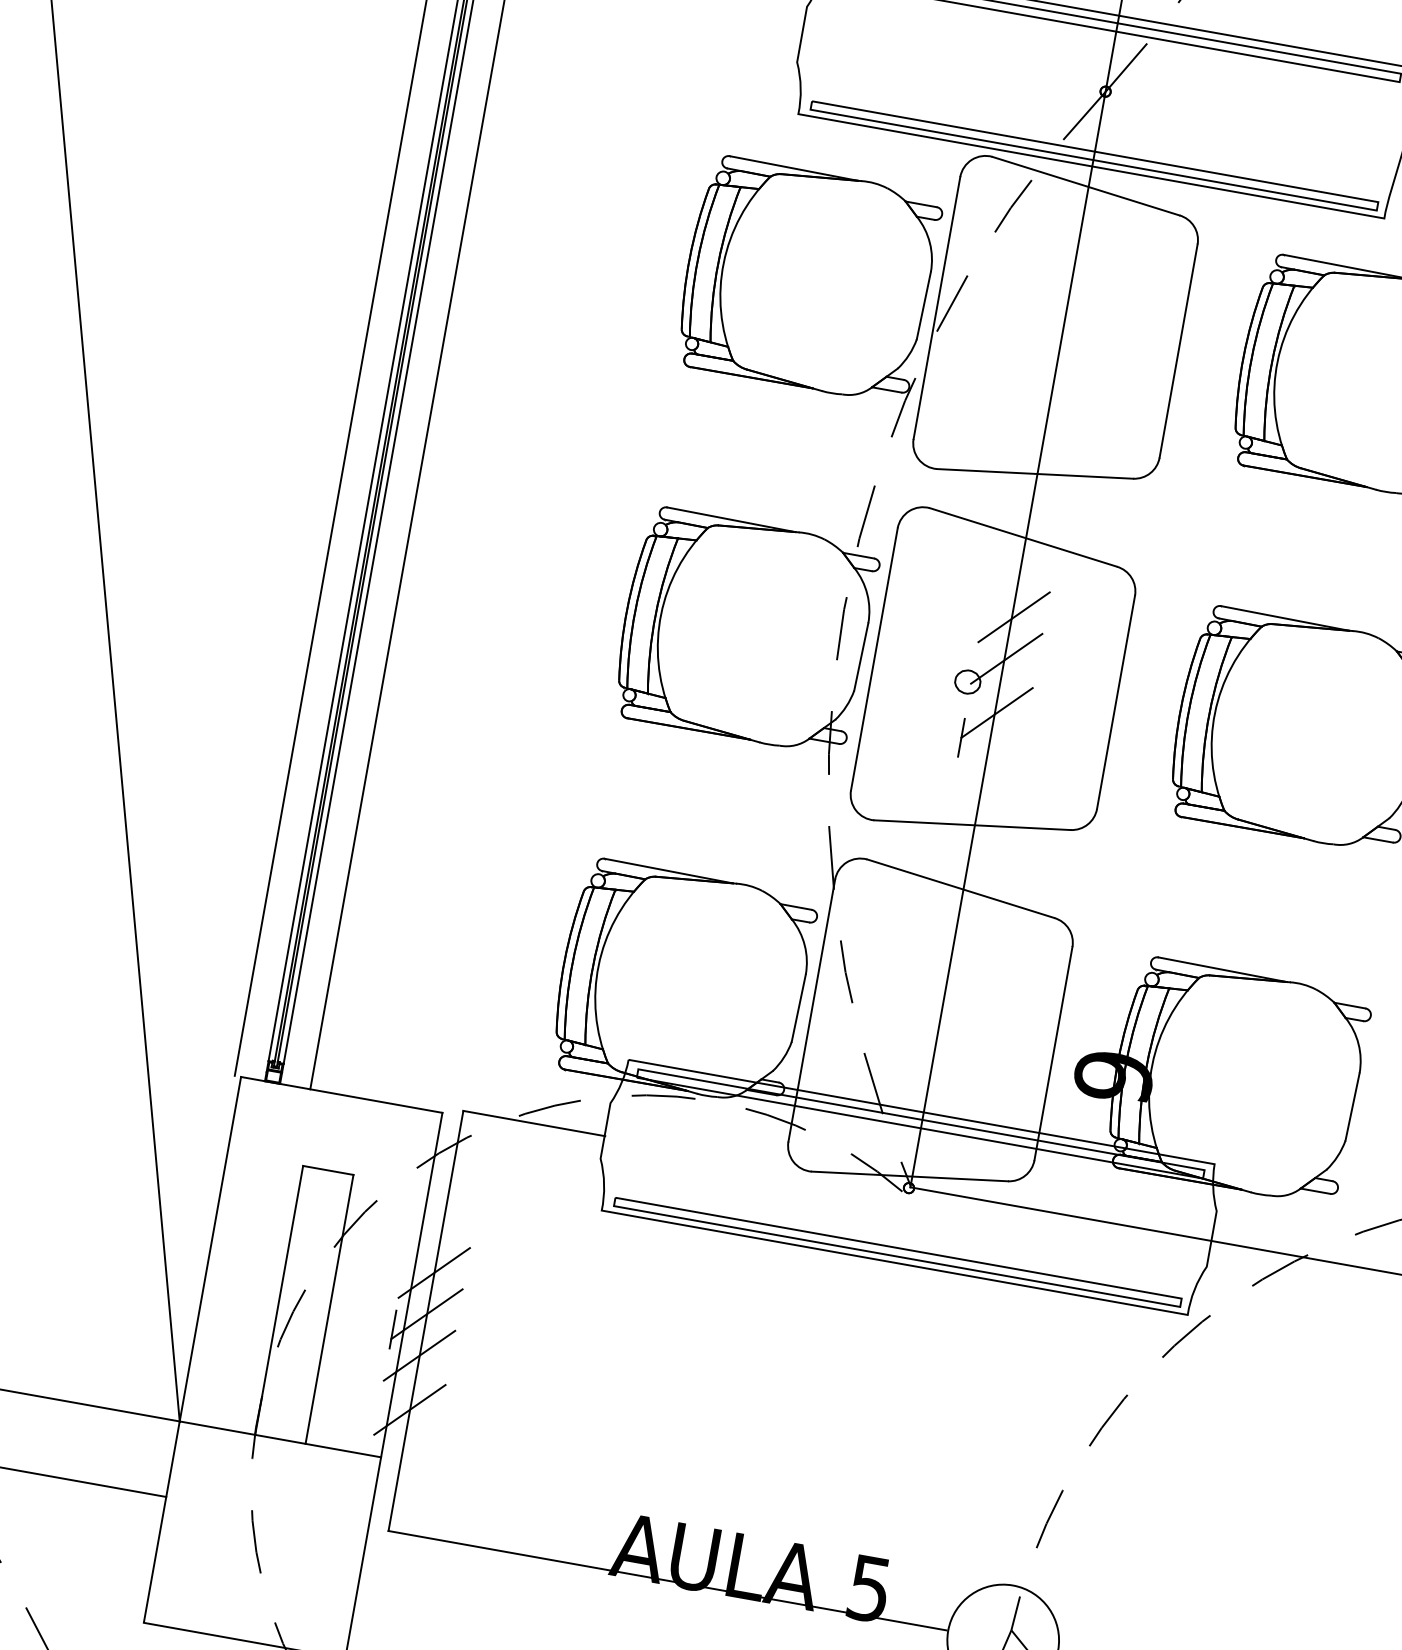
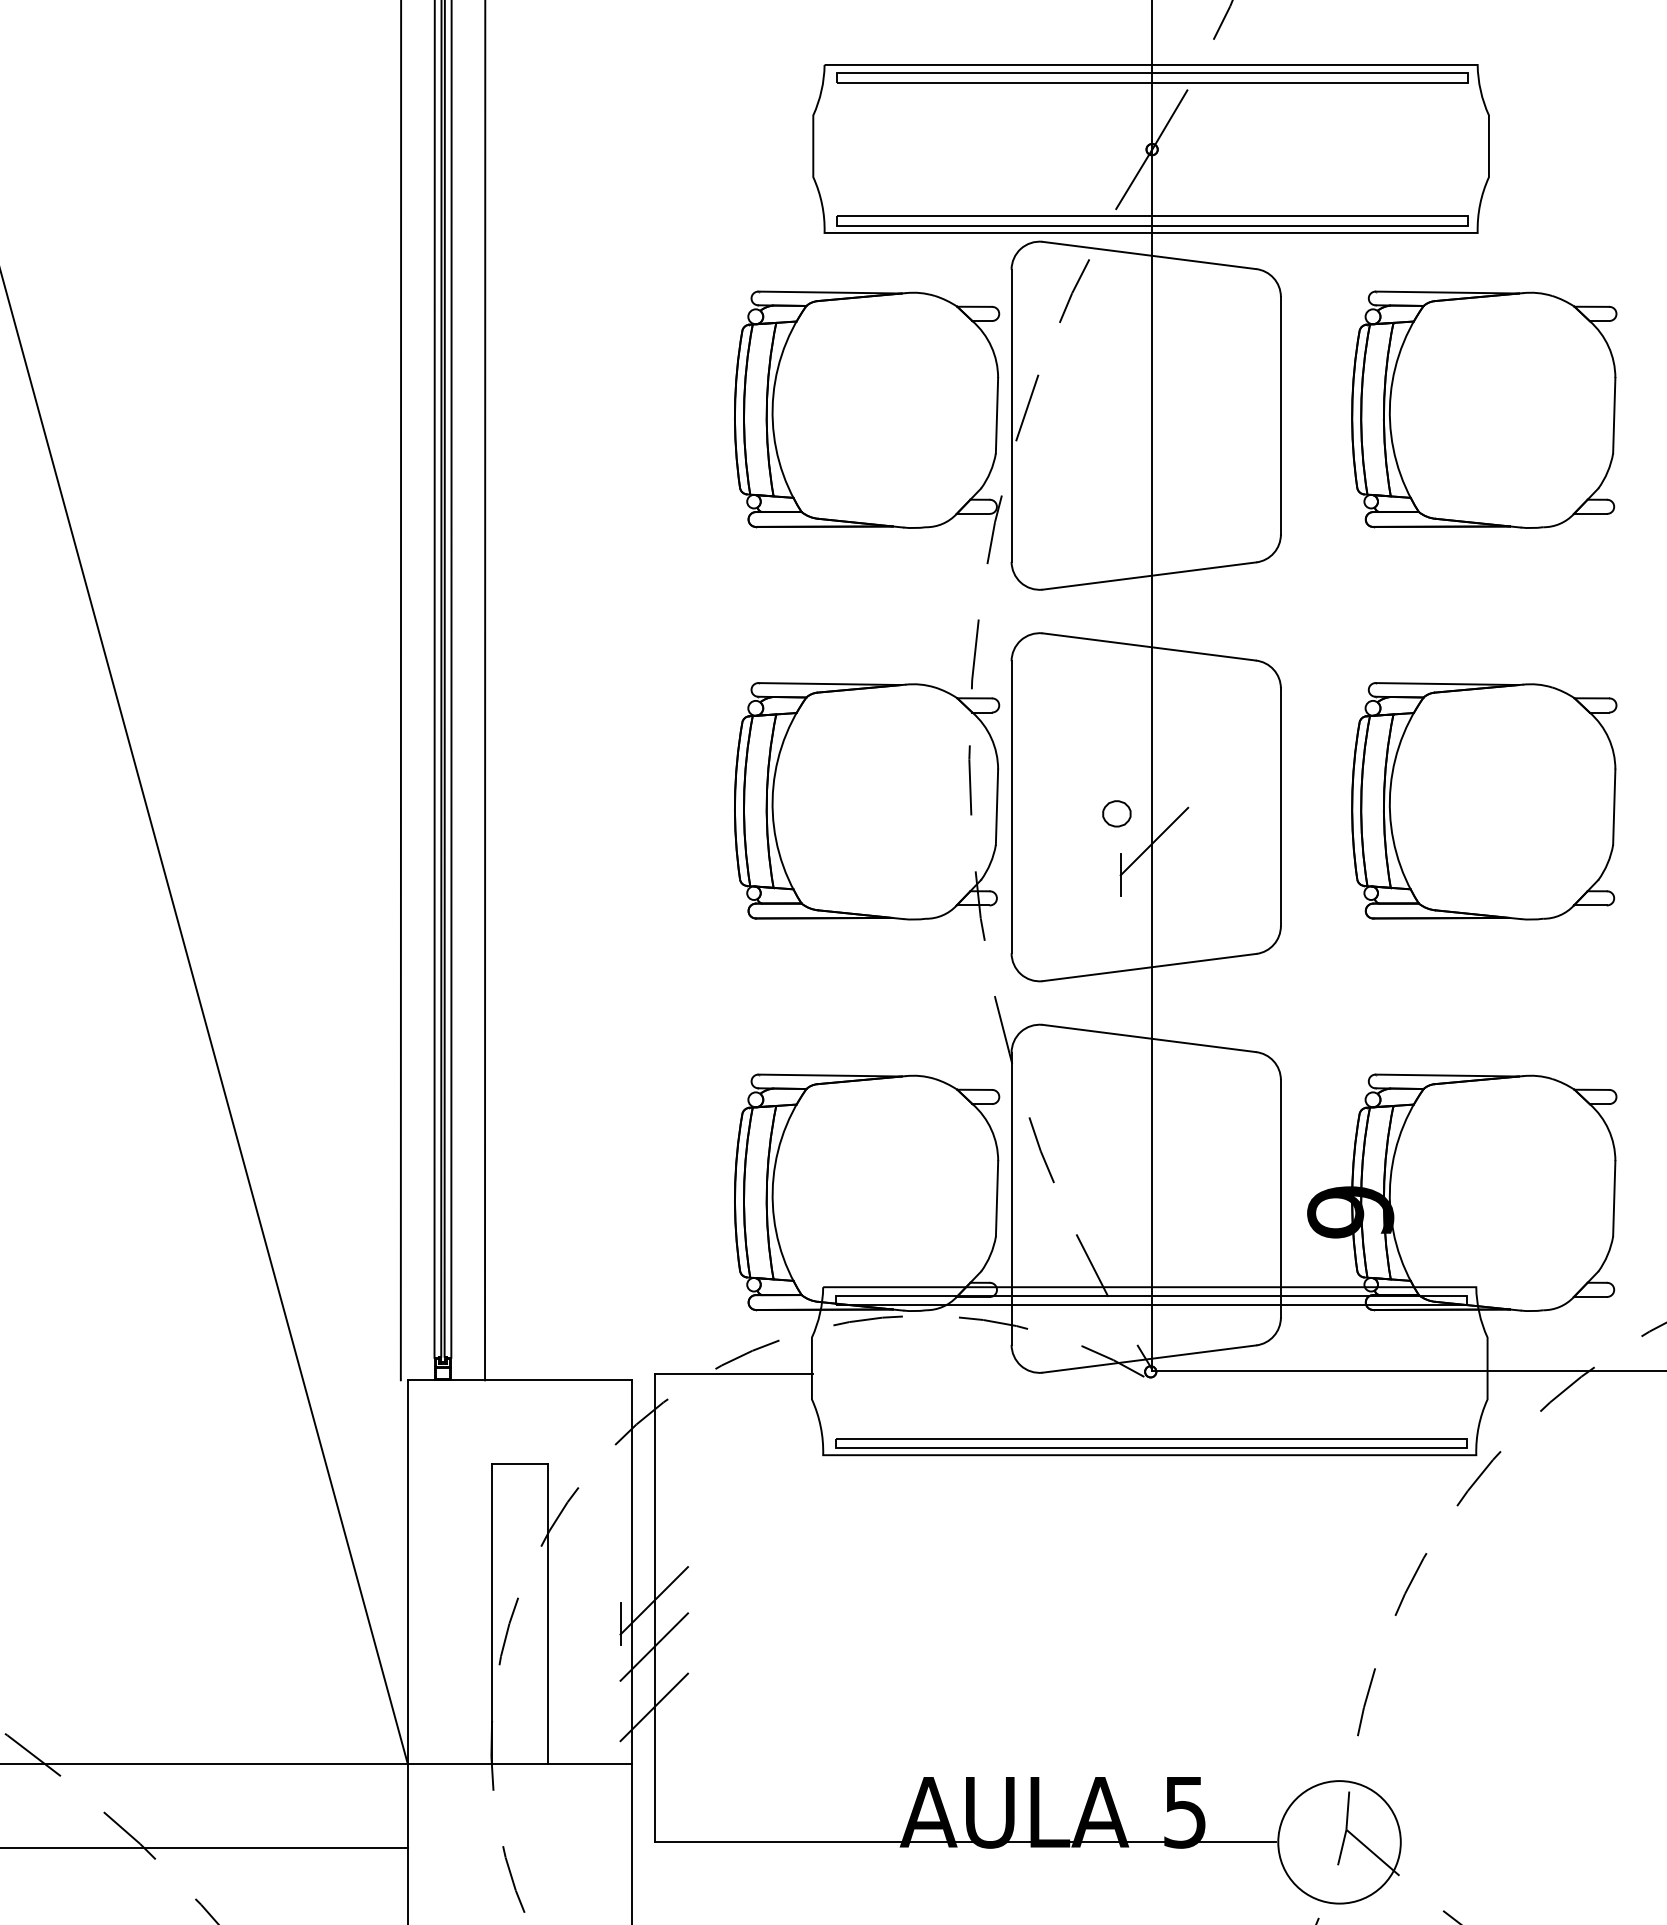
line: (1014, 616) -> (1154, 734), removed
line: (1006, 659) -> (1154, 781), removed
line: (434, 1272) -> (654, 1554), removed

